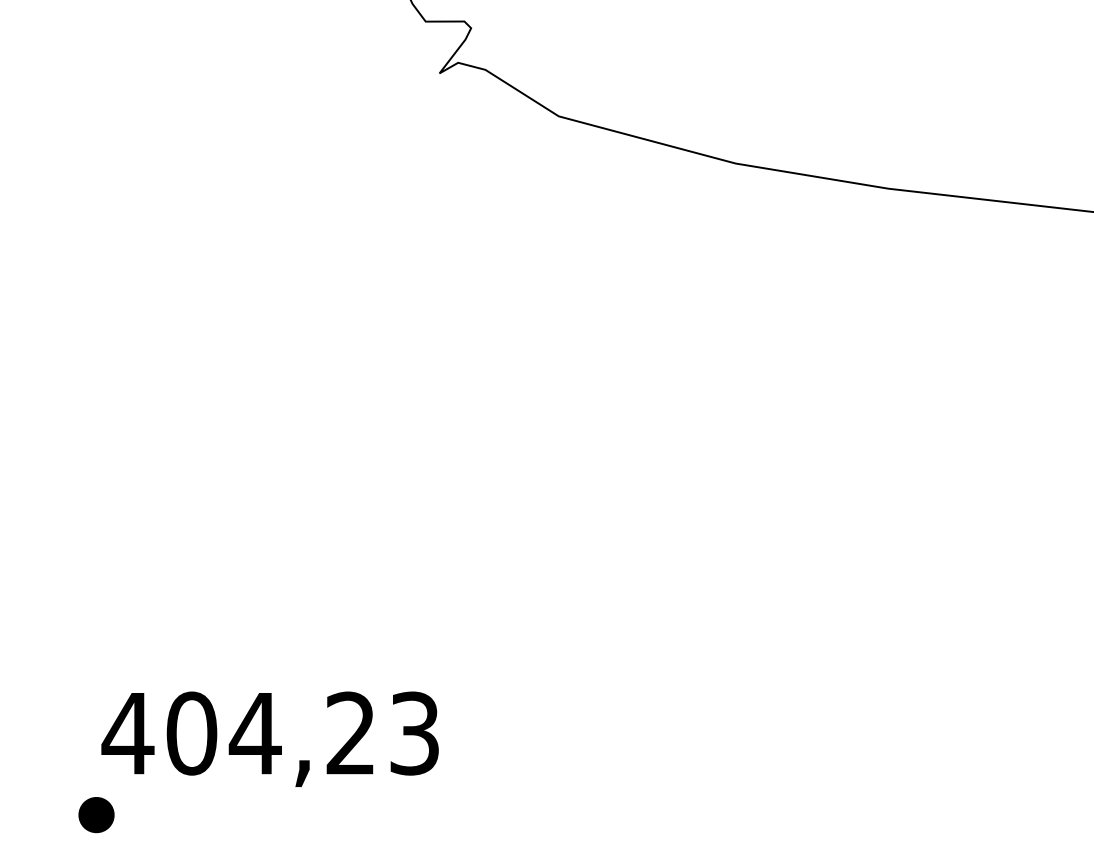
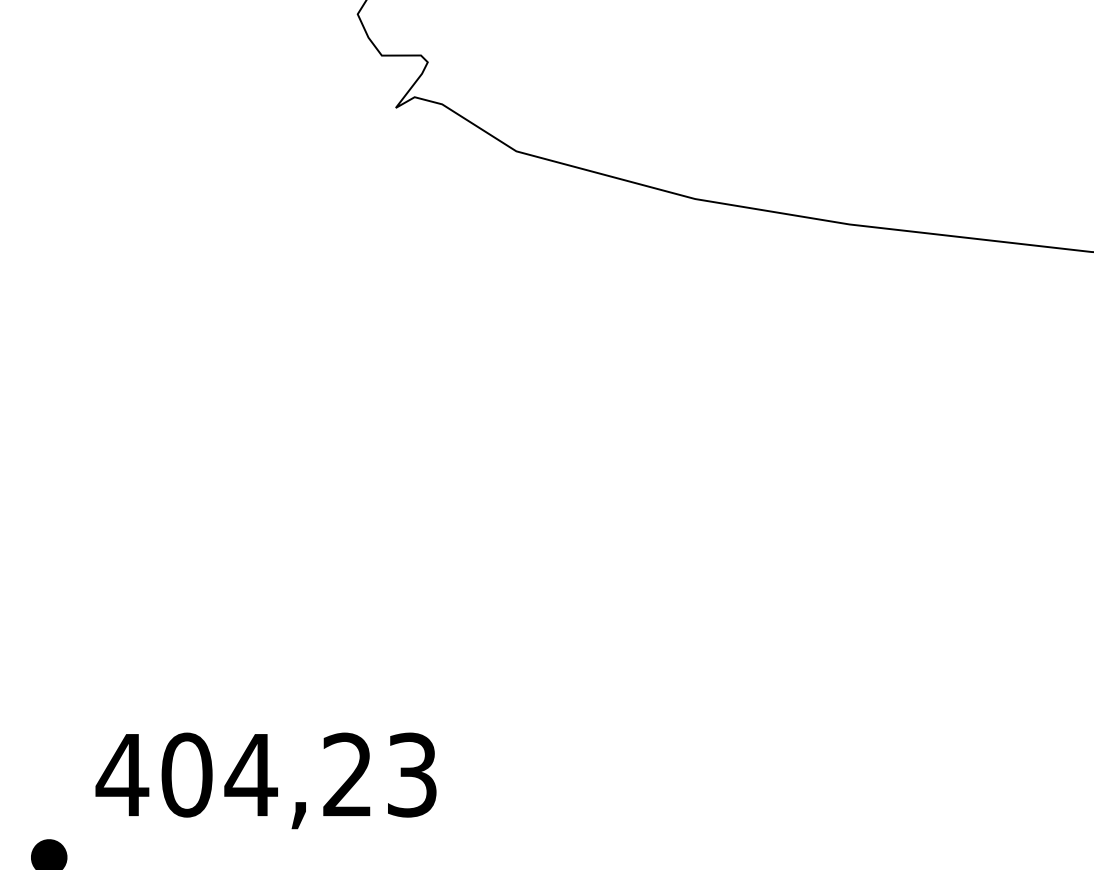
text: (269, 738) -> (265, 780), moved

